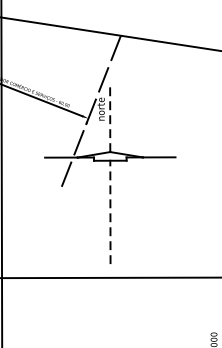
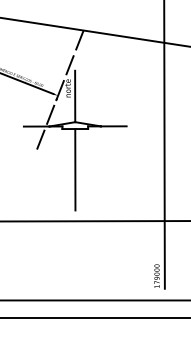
line: (110, 119) -> (75, 96), dashed -> solid
line: (110, 212) -> (75, 169), dashed -> solid

